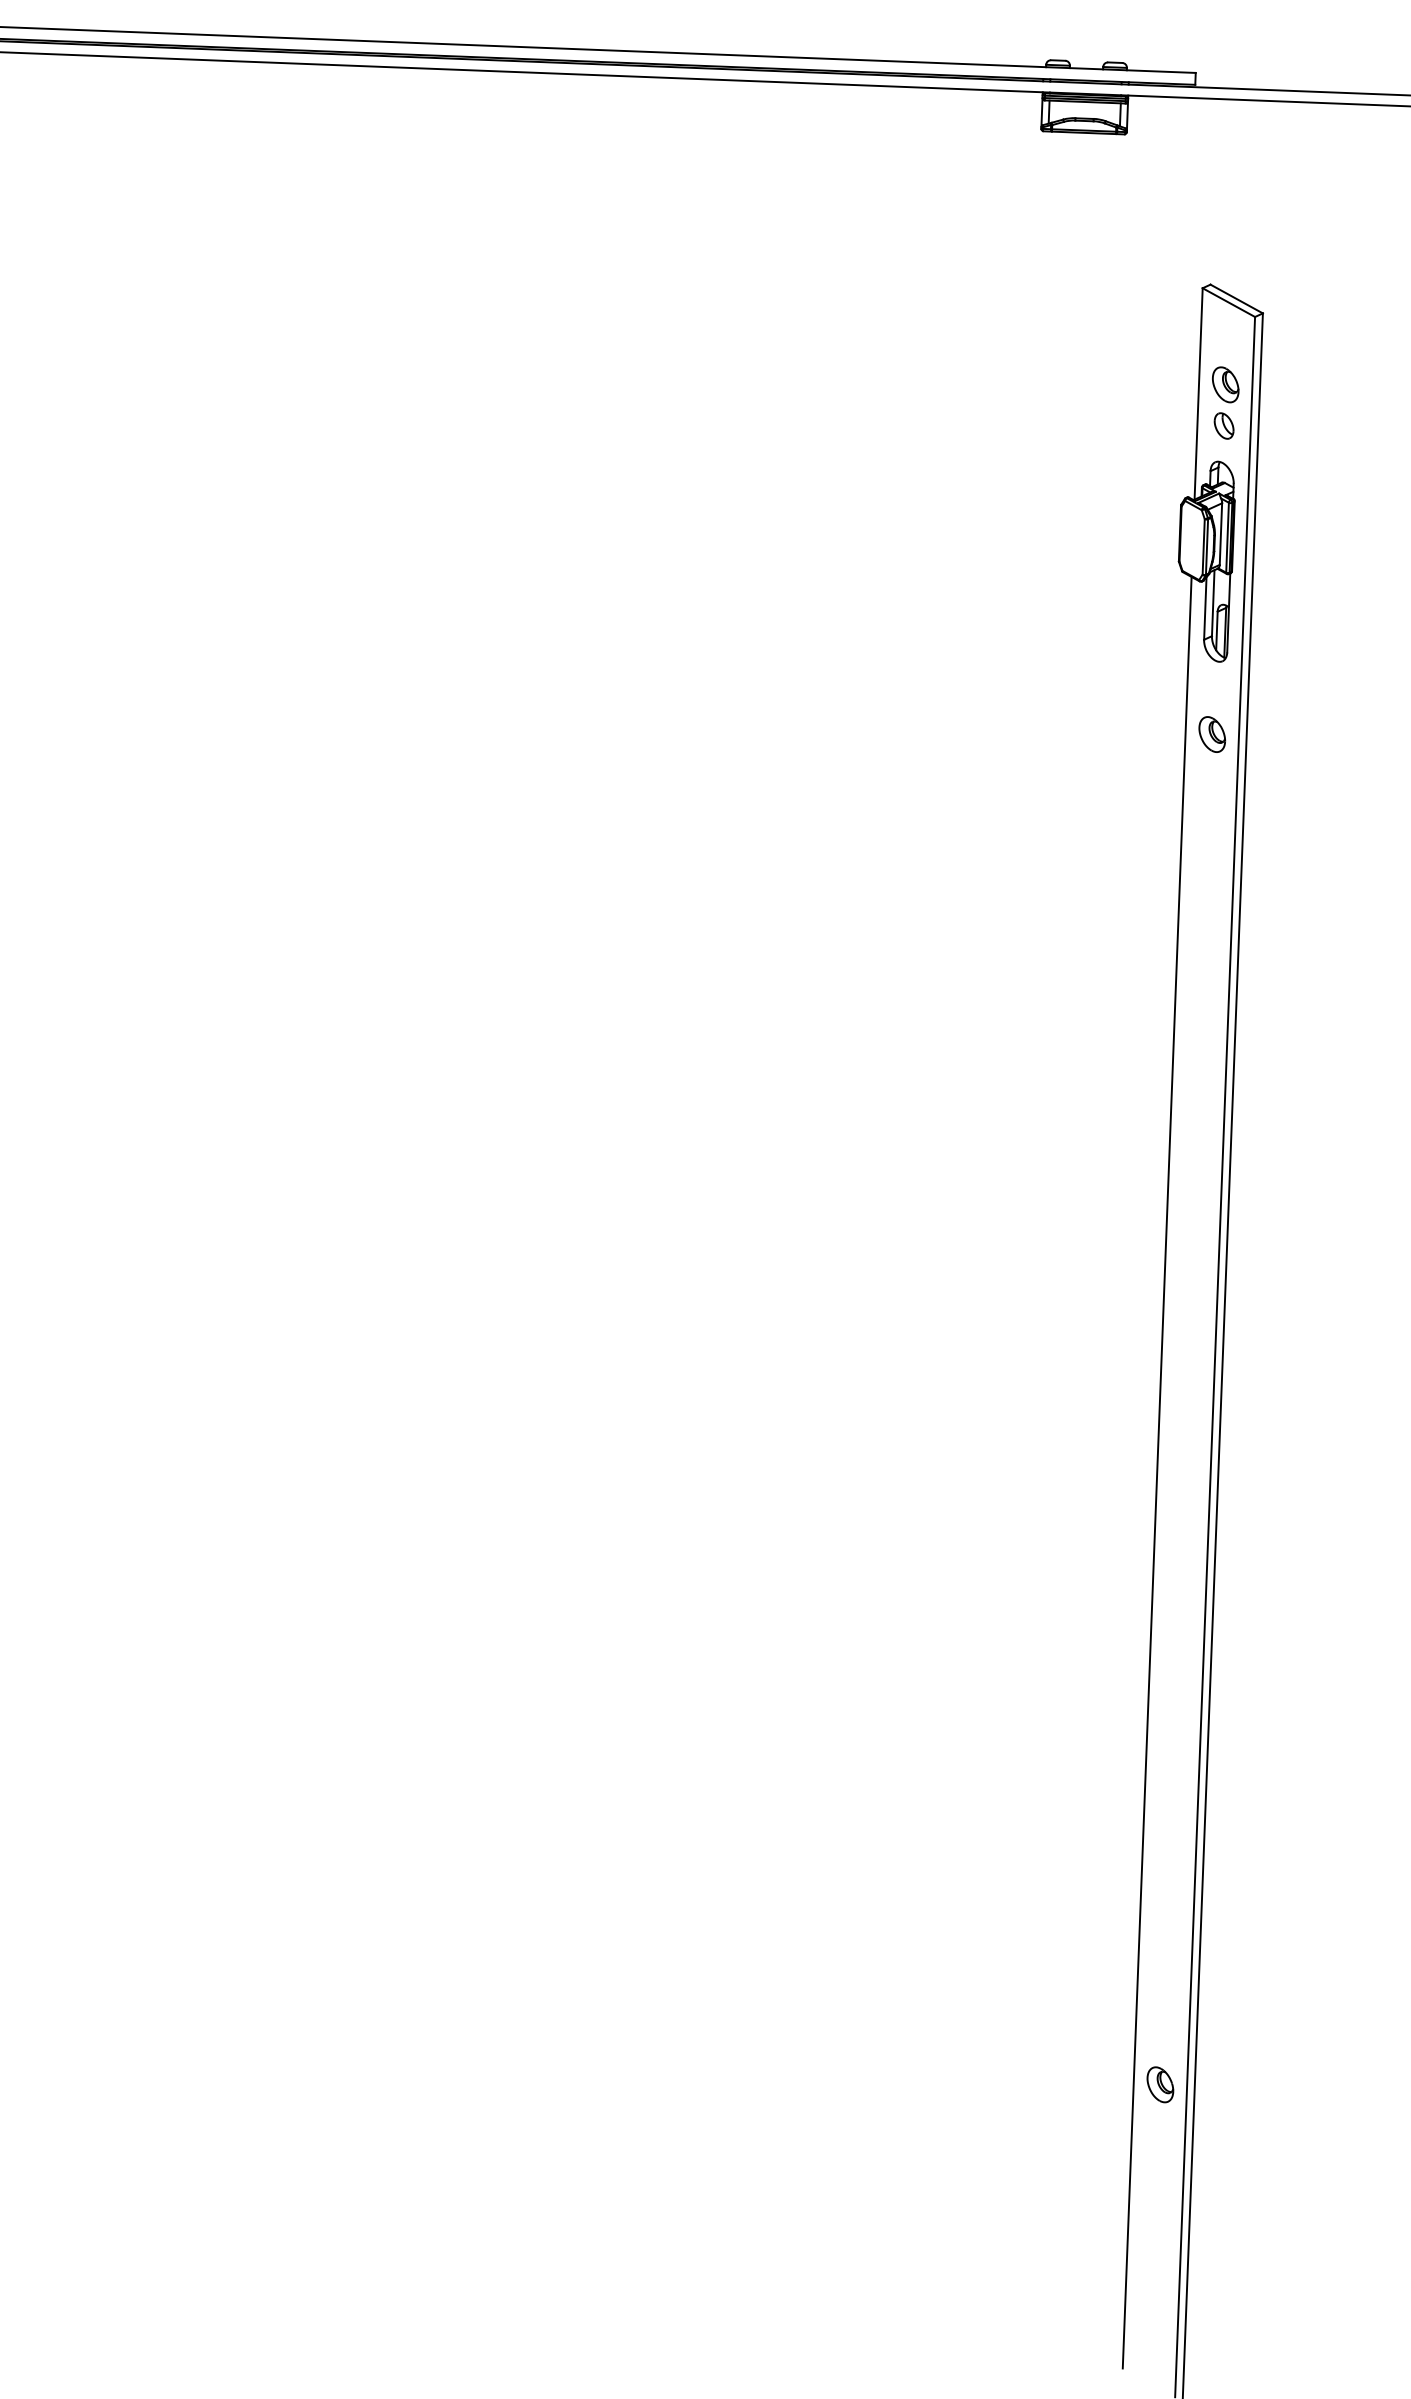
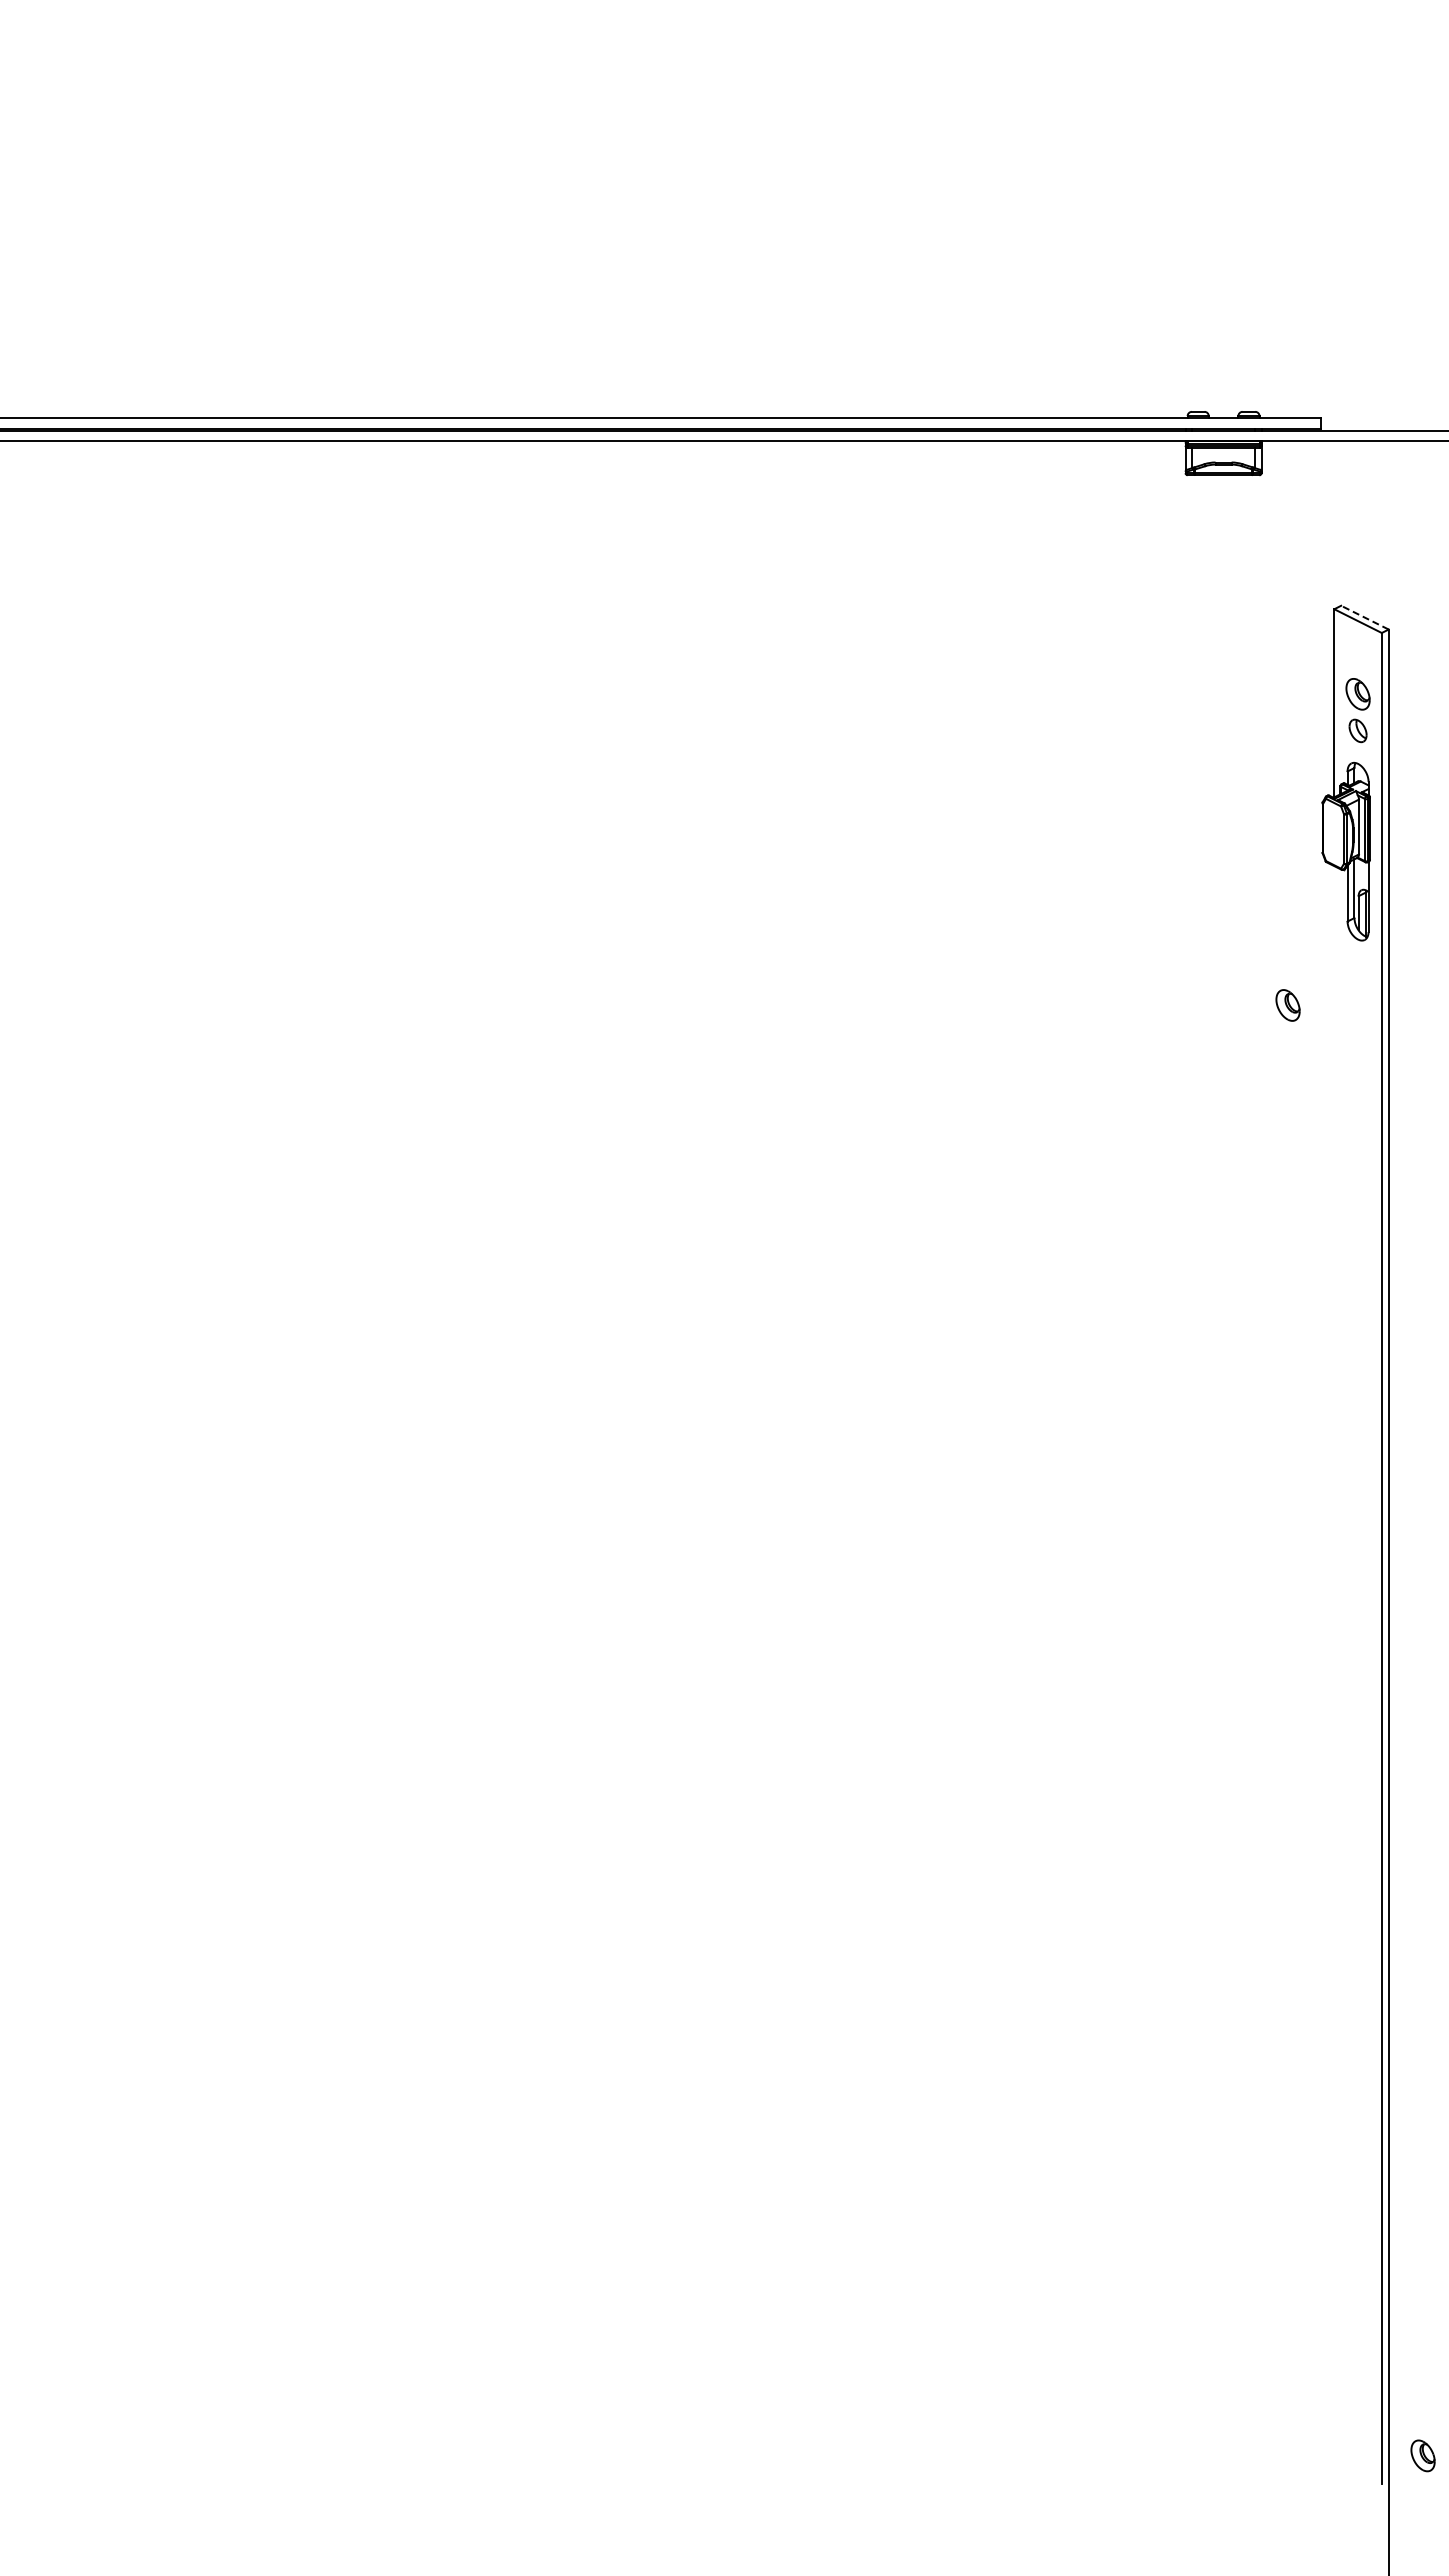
line: (1236, 298) -> (1364, 617), solid -> dashed
part: (1211, 734) -> (1287, 1005), moved
line: (1157, 1473) -> (1334, 1663), removed
part: (1159, 2084) -> (1422, 2455), moved

